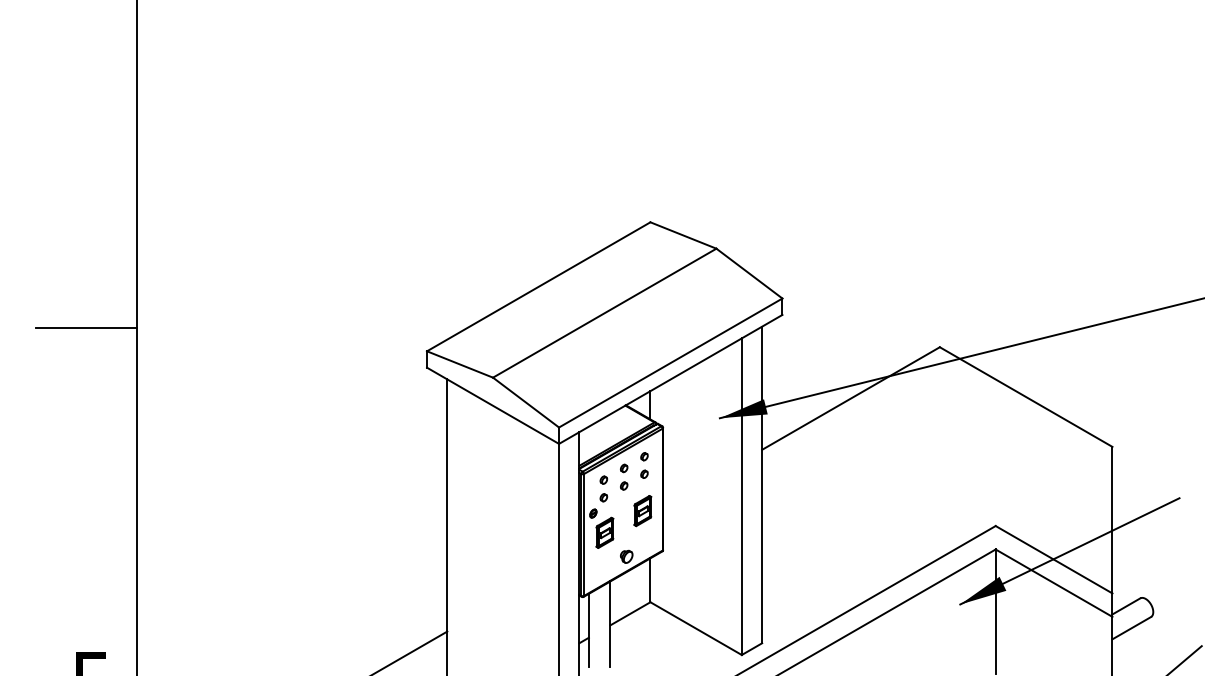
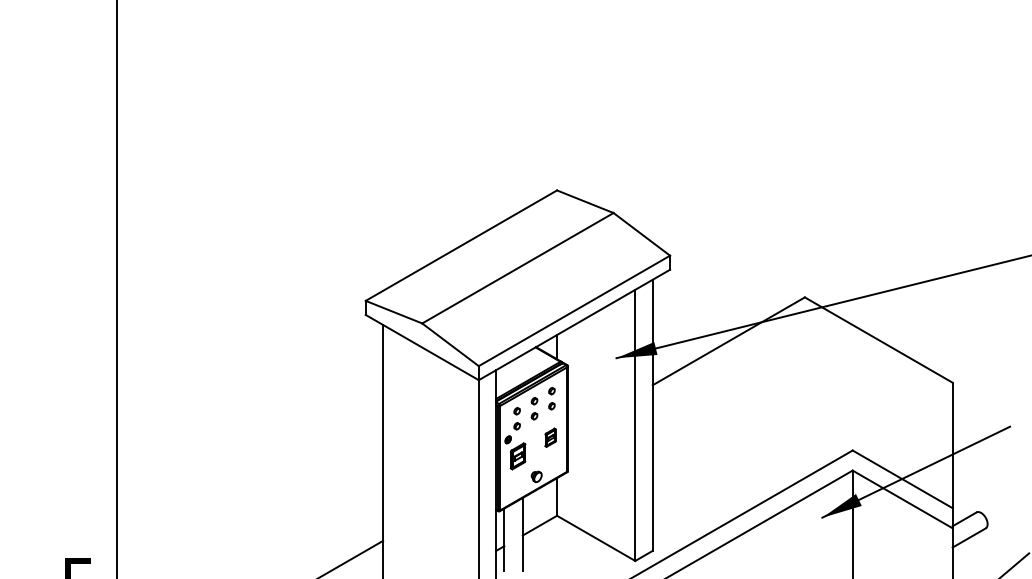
line: (86, 328) -> (74, 281), removed
part: (642, 511) -> (550, 438), size x0.7

